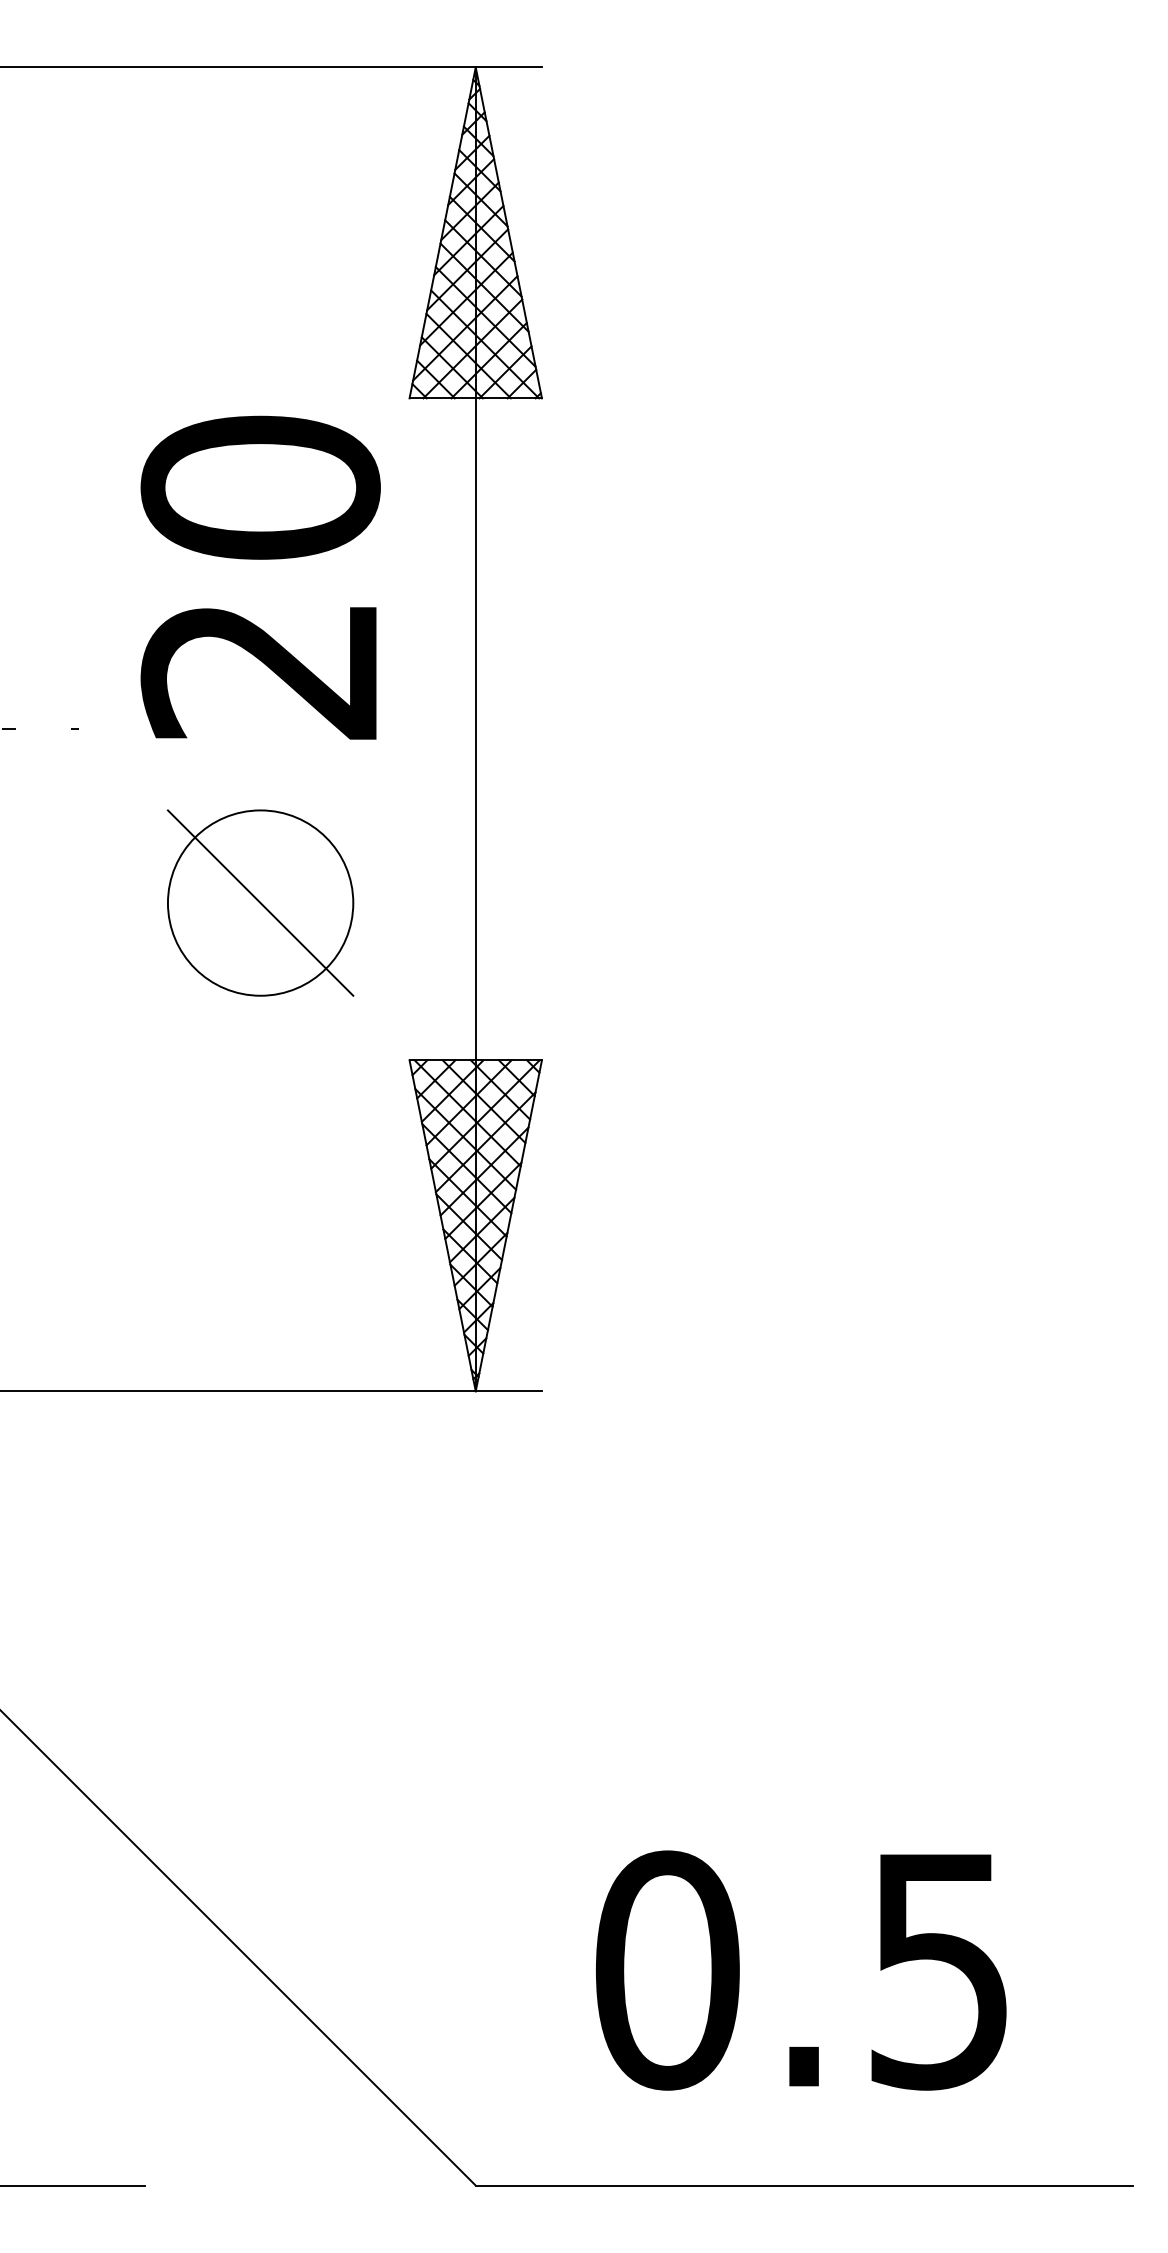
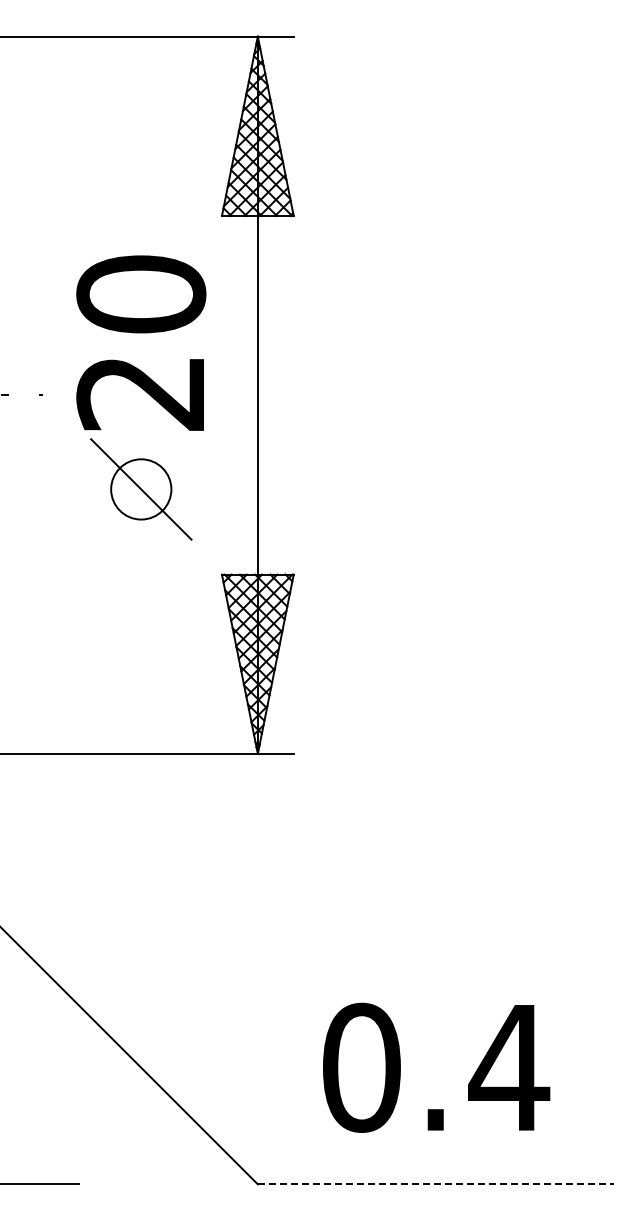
text: (261, 576) -> (141, 342), moved
circle: (261, 903) -> (141, 489), size x0.6
text: (940, 1971) -> (509, 1068), 0.5 -> 0.4
line: (803, 2185) -> (435, 1184), solid -> dashed

